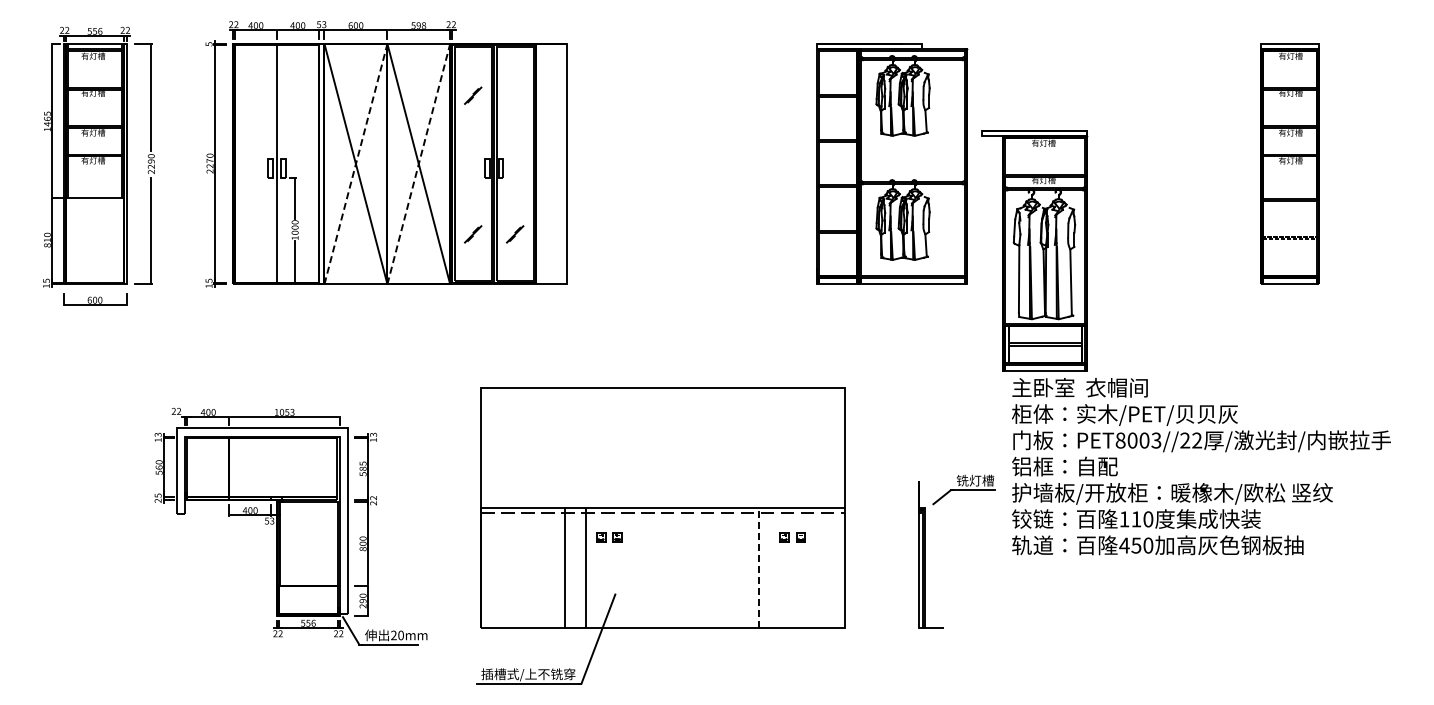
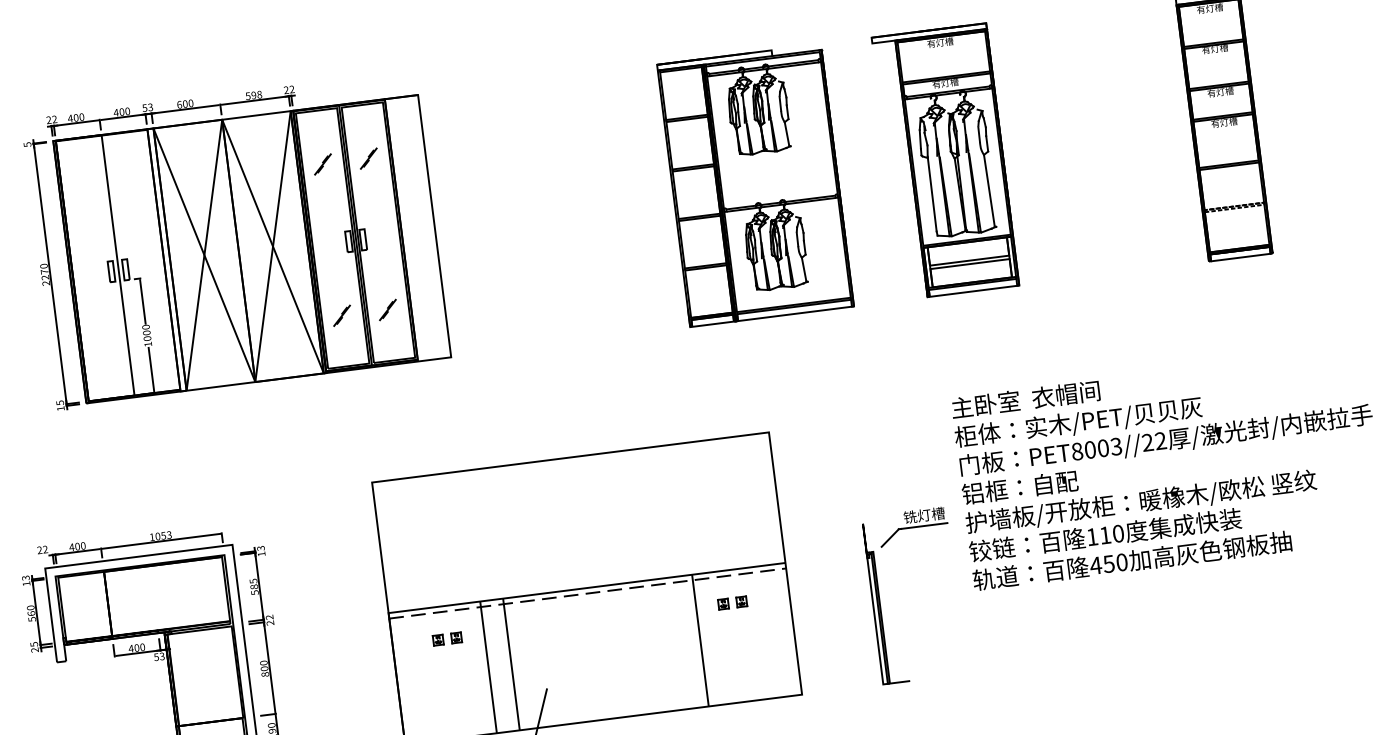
line: (515, 95) -> (369, 158), added
line: (356, 163) -> (204, 254), dashed -> solid
line: (418, 163) -> (272, 245), dashed -> solid
part: (892, 163) -> (756, 184), moved
part: (1034, 250) -> (945, 161), moved
part: (609, 537) -> (447, 638), moved
line: (759, 567) -> (700, 639), dashed -> solid

